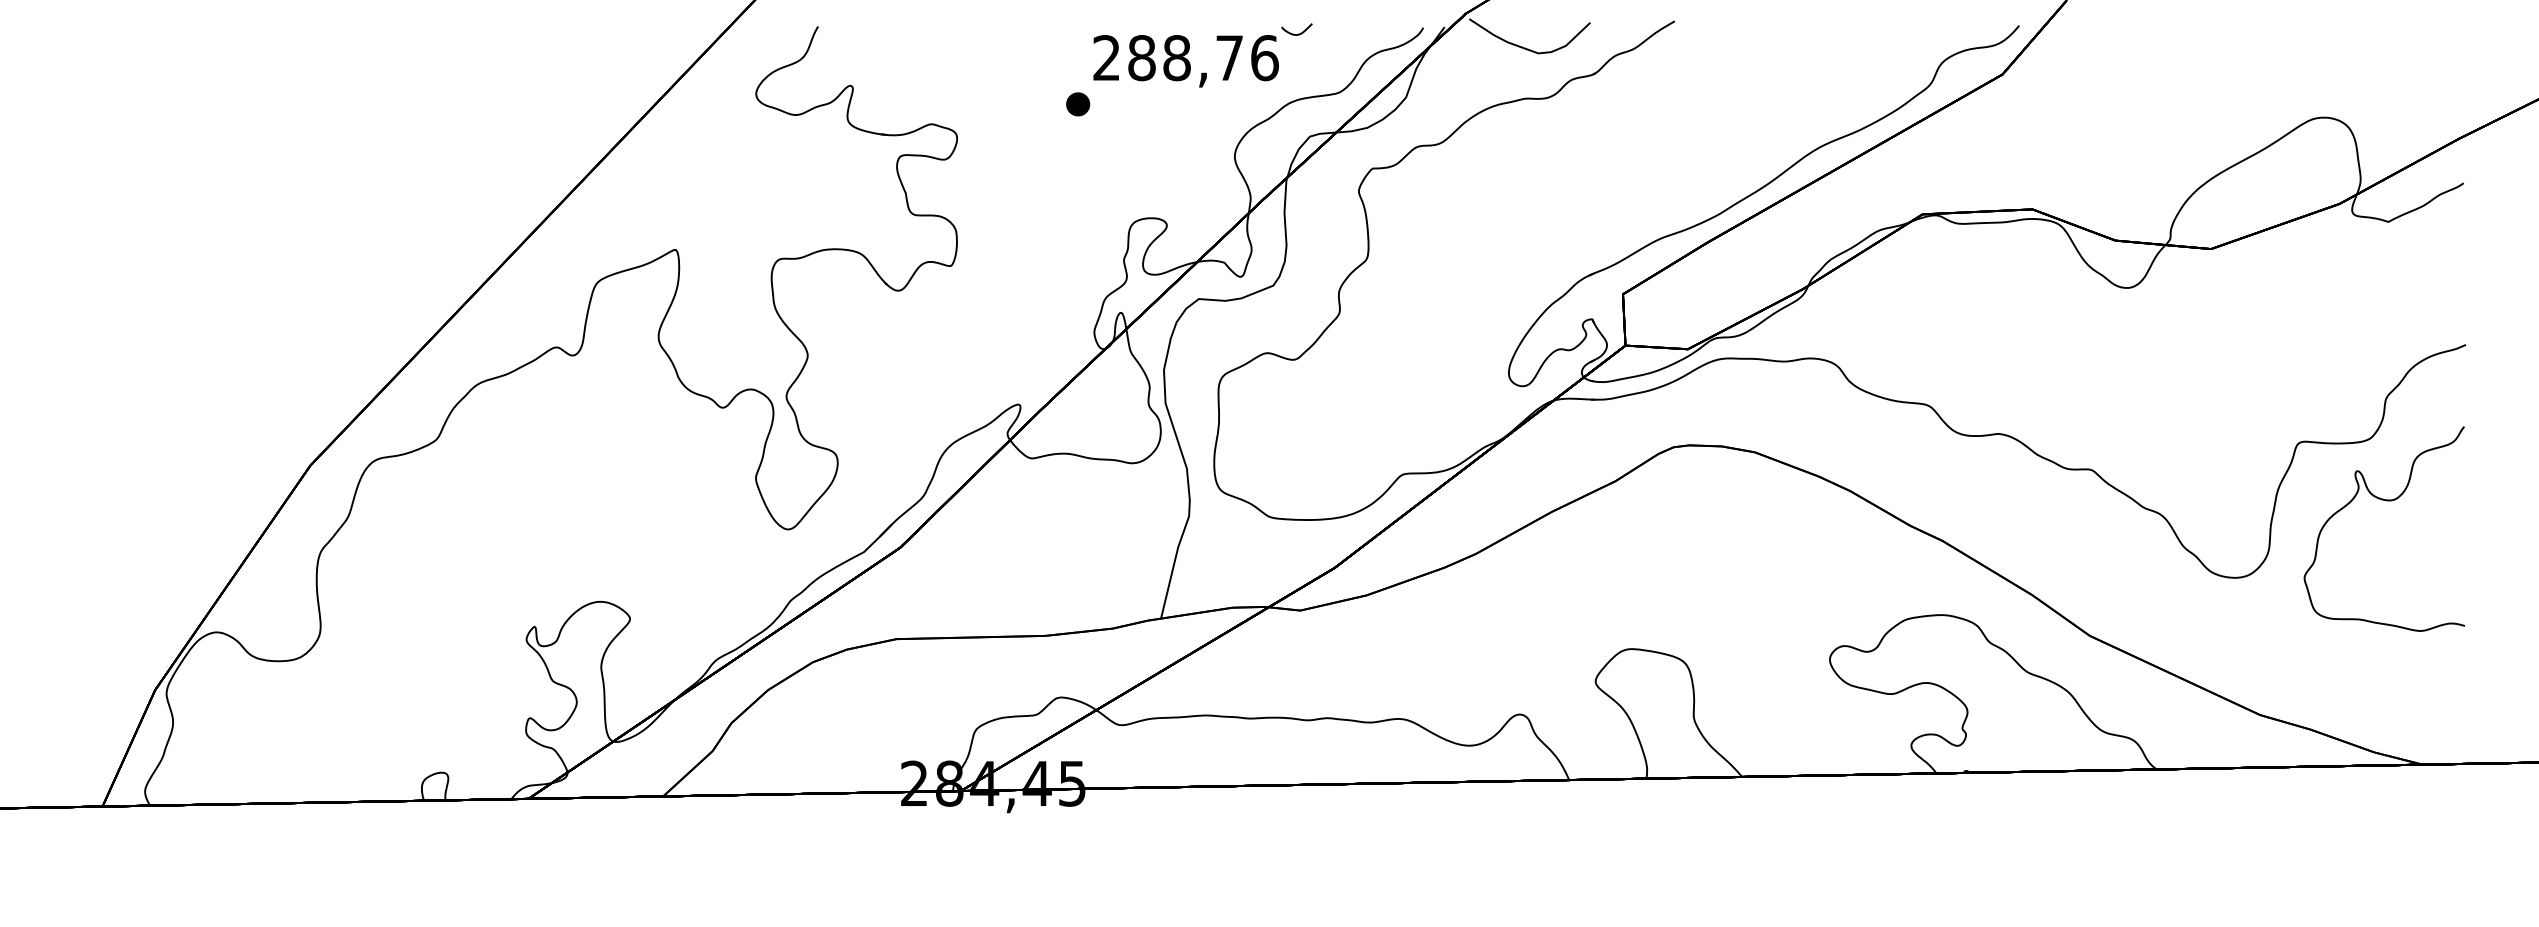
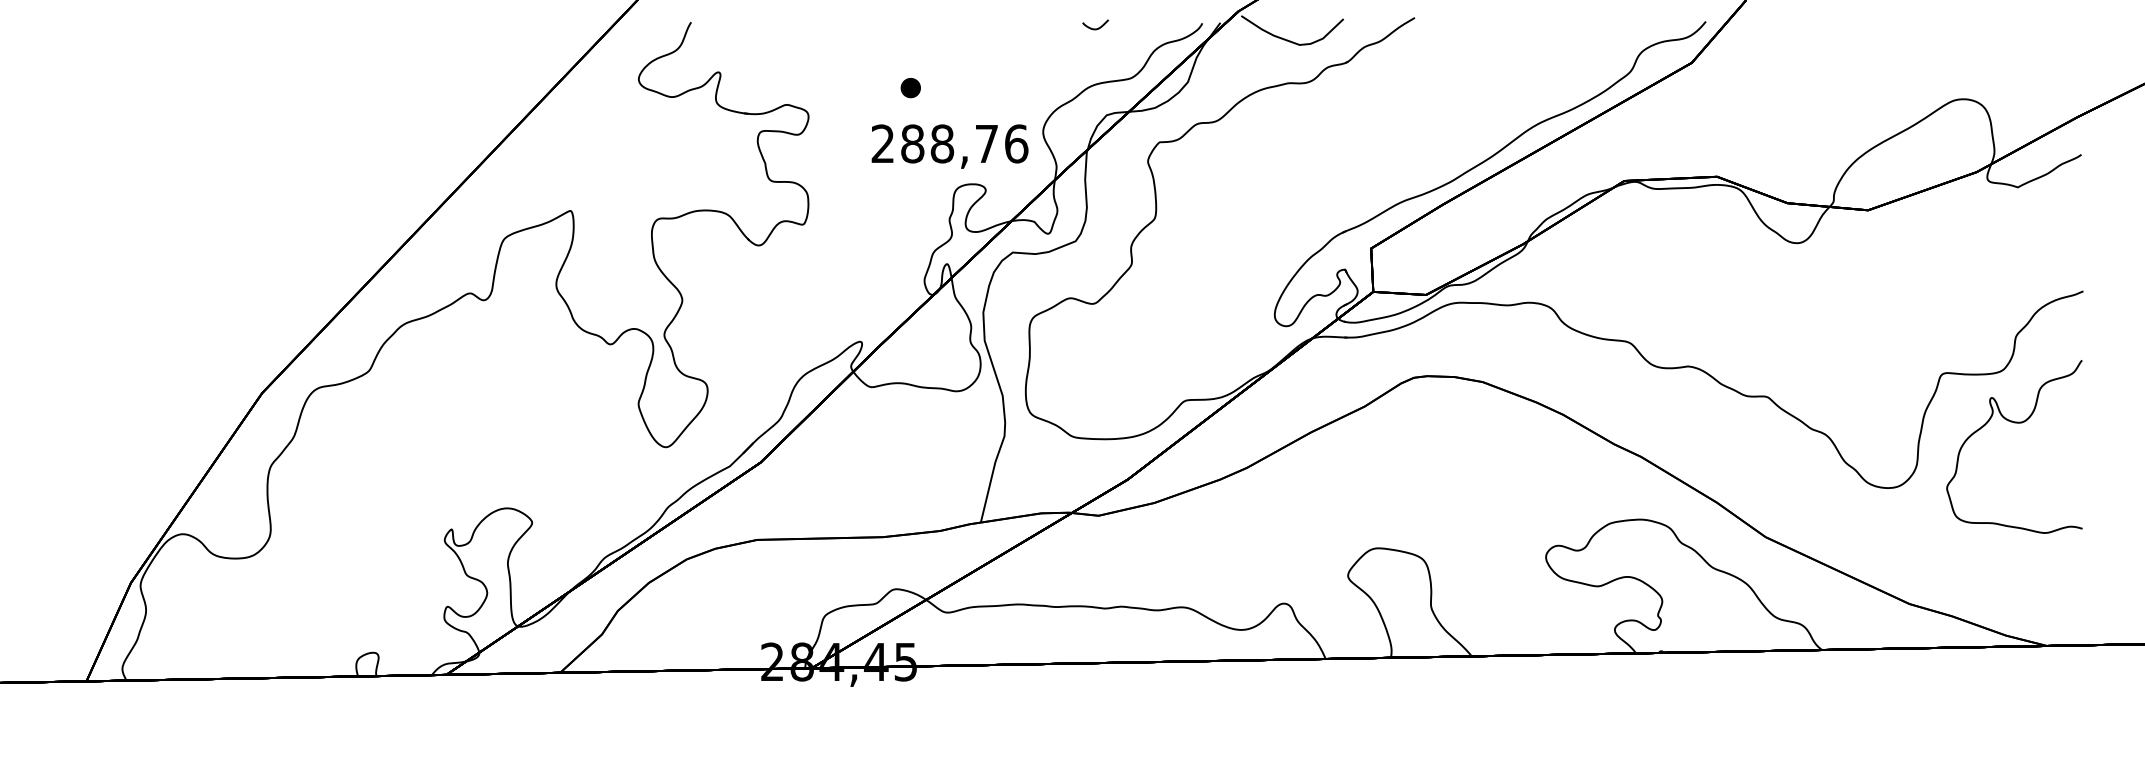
text: (1185, 61) -> (949, 146), moved

